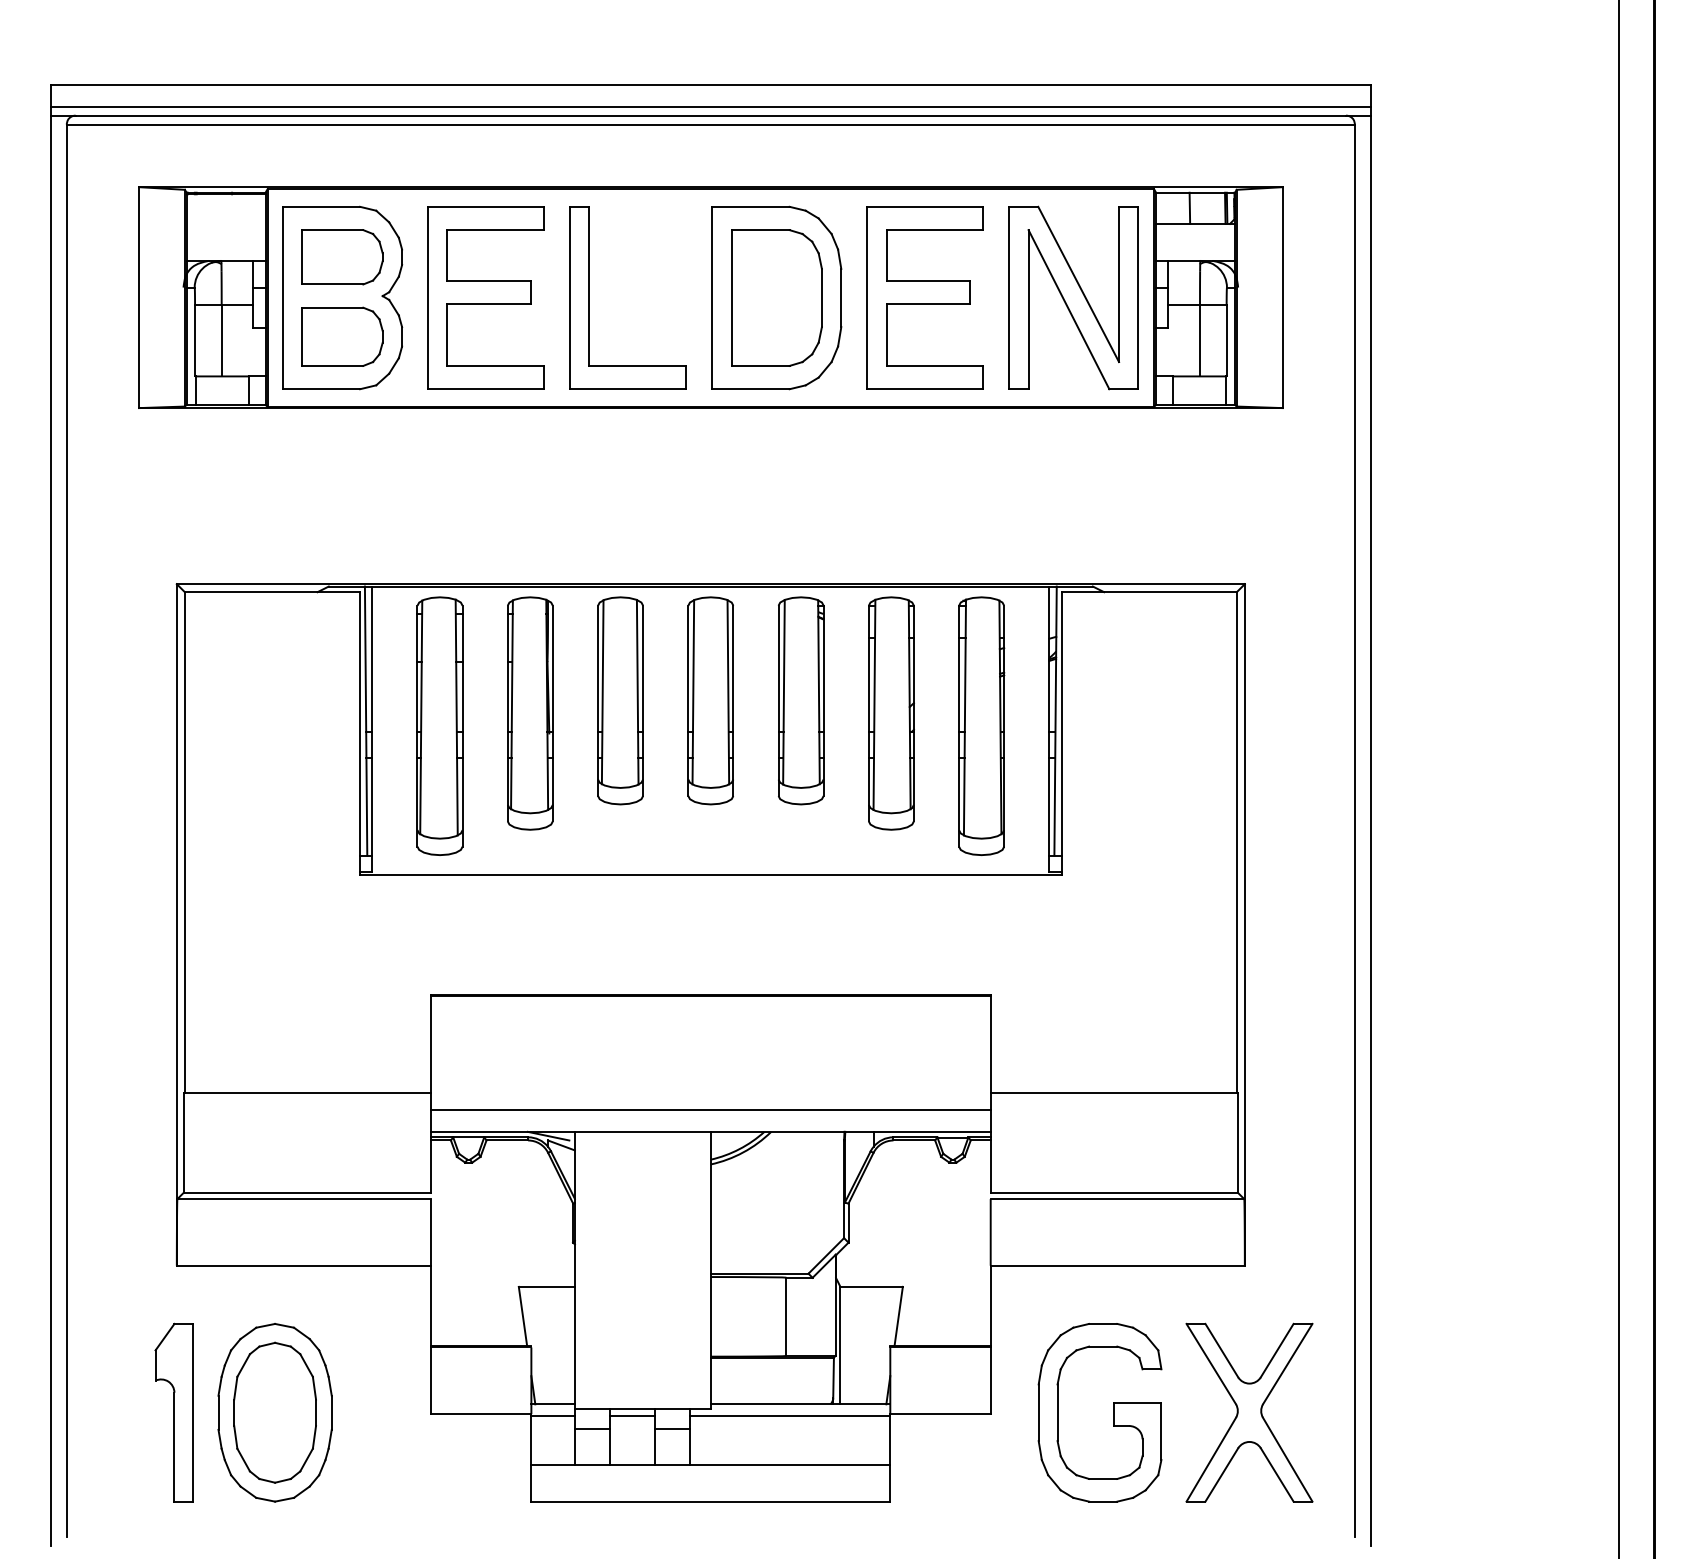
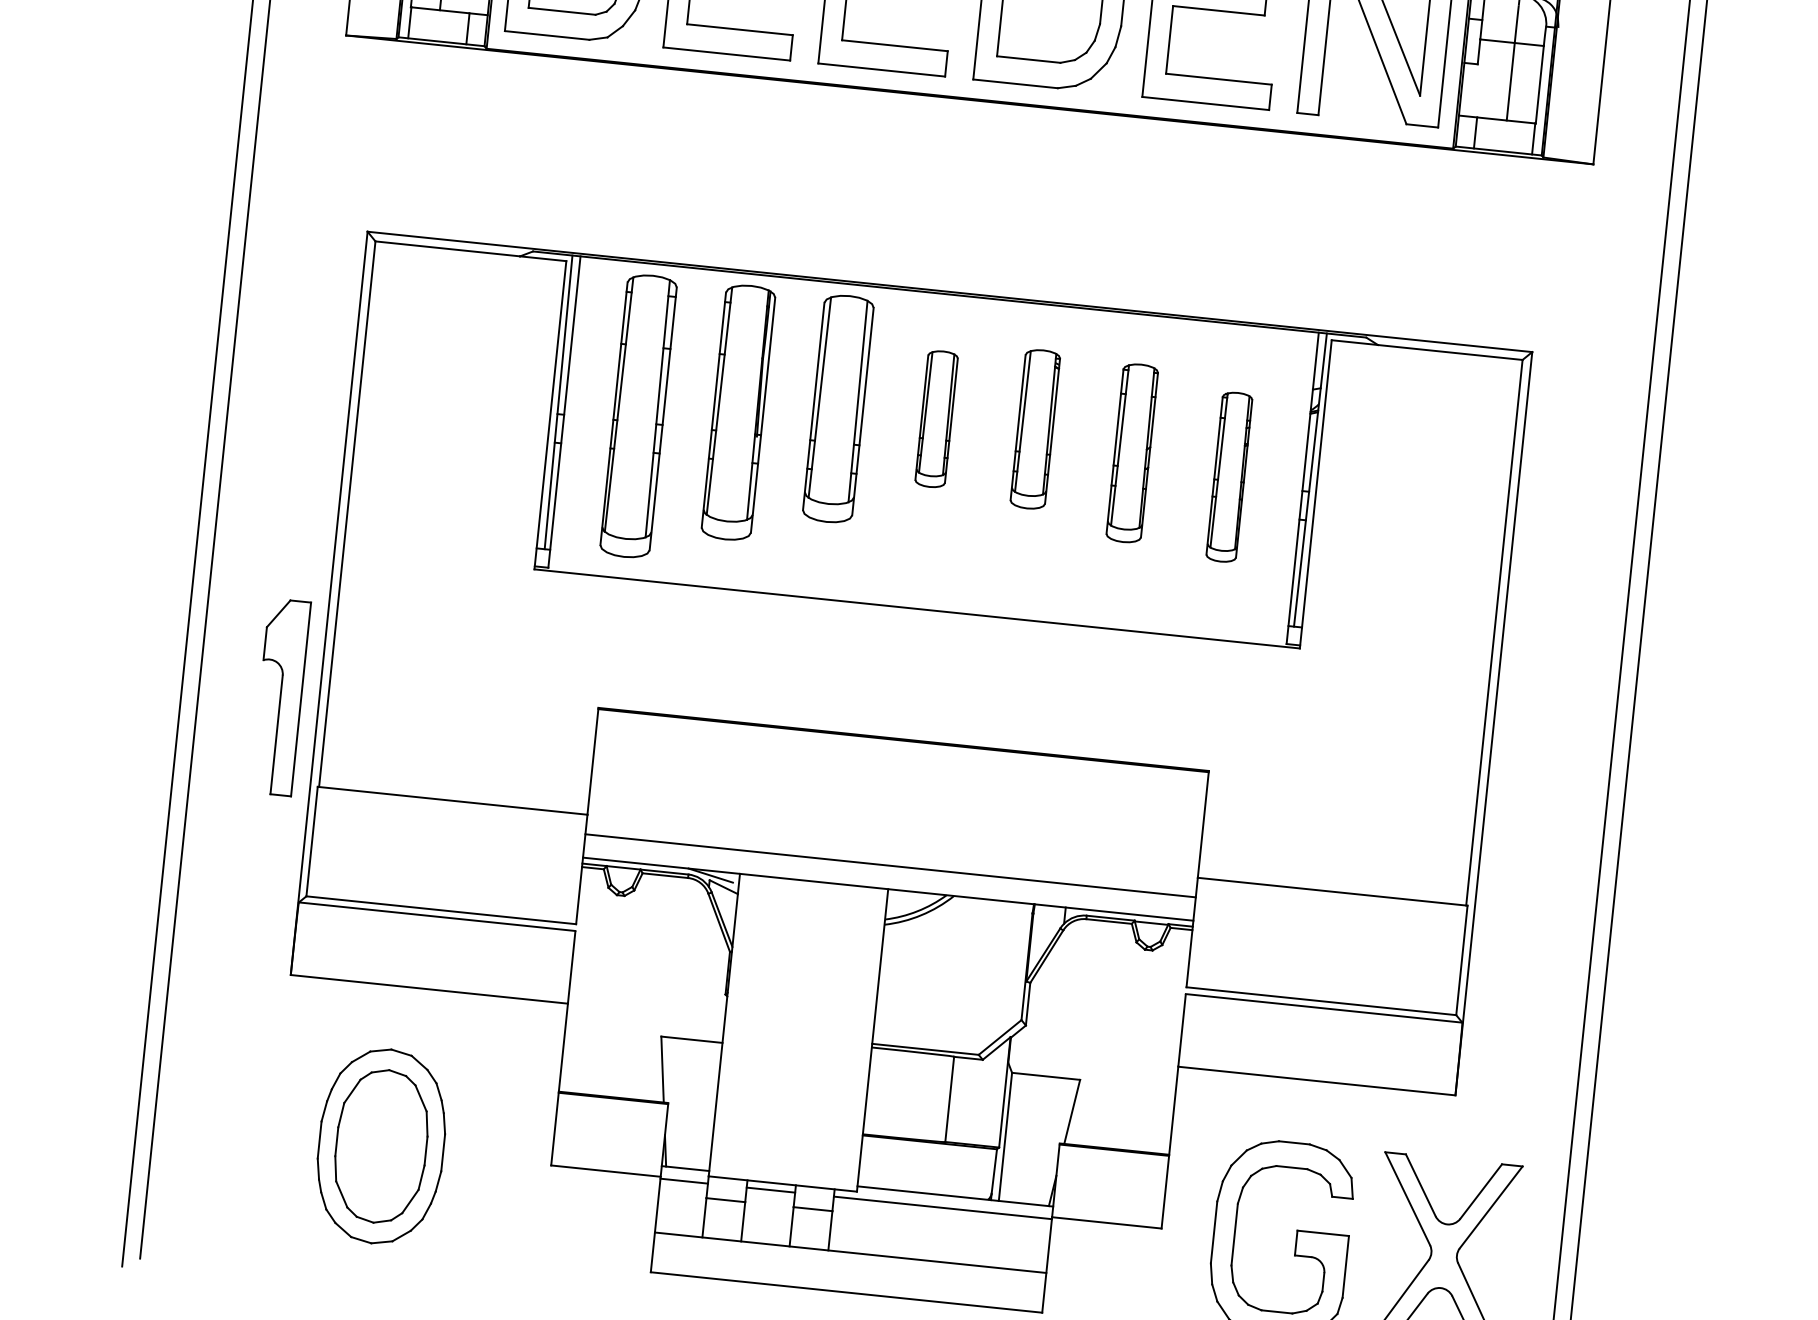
part: (710, 700) -> (936, 418), size x0.6
part: (801, 700) -> (1035, 429), size x0.7
part: (891, 713) -> (1132, 453), size x0.7
part: (981, 725) -> (1229, 476), size x0.6
part: (173, 1412) -> (279, 696), moved

